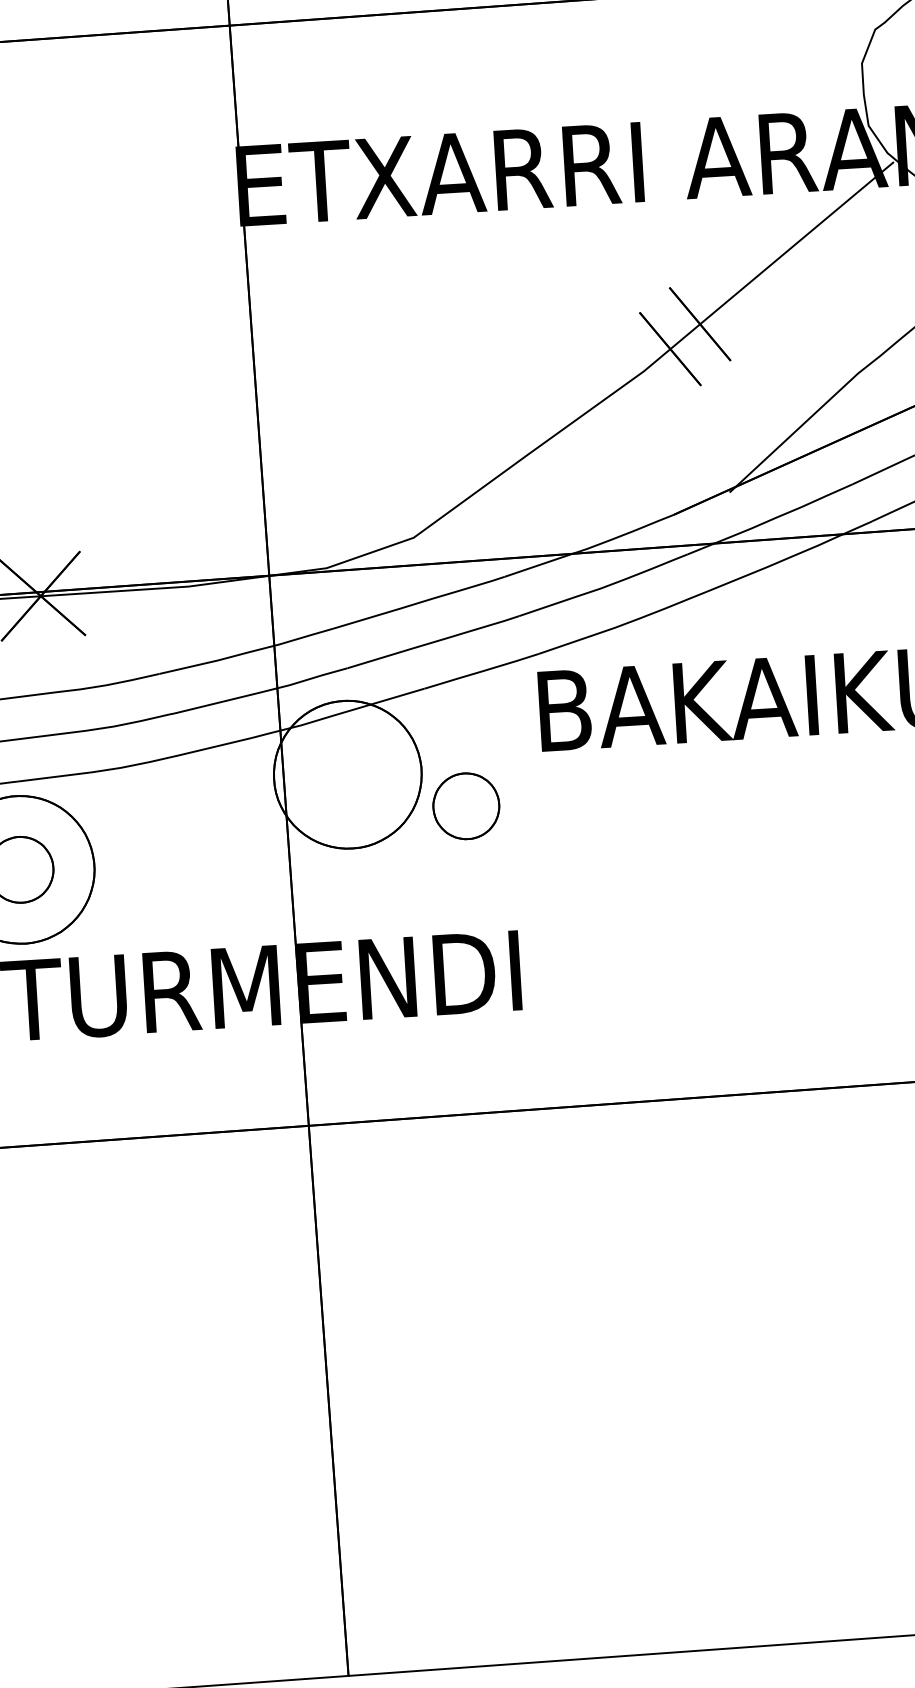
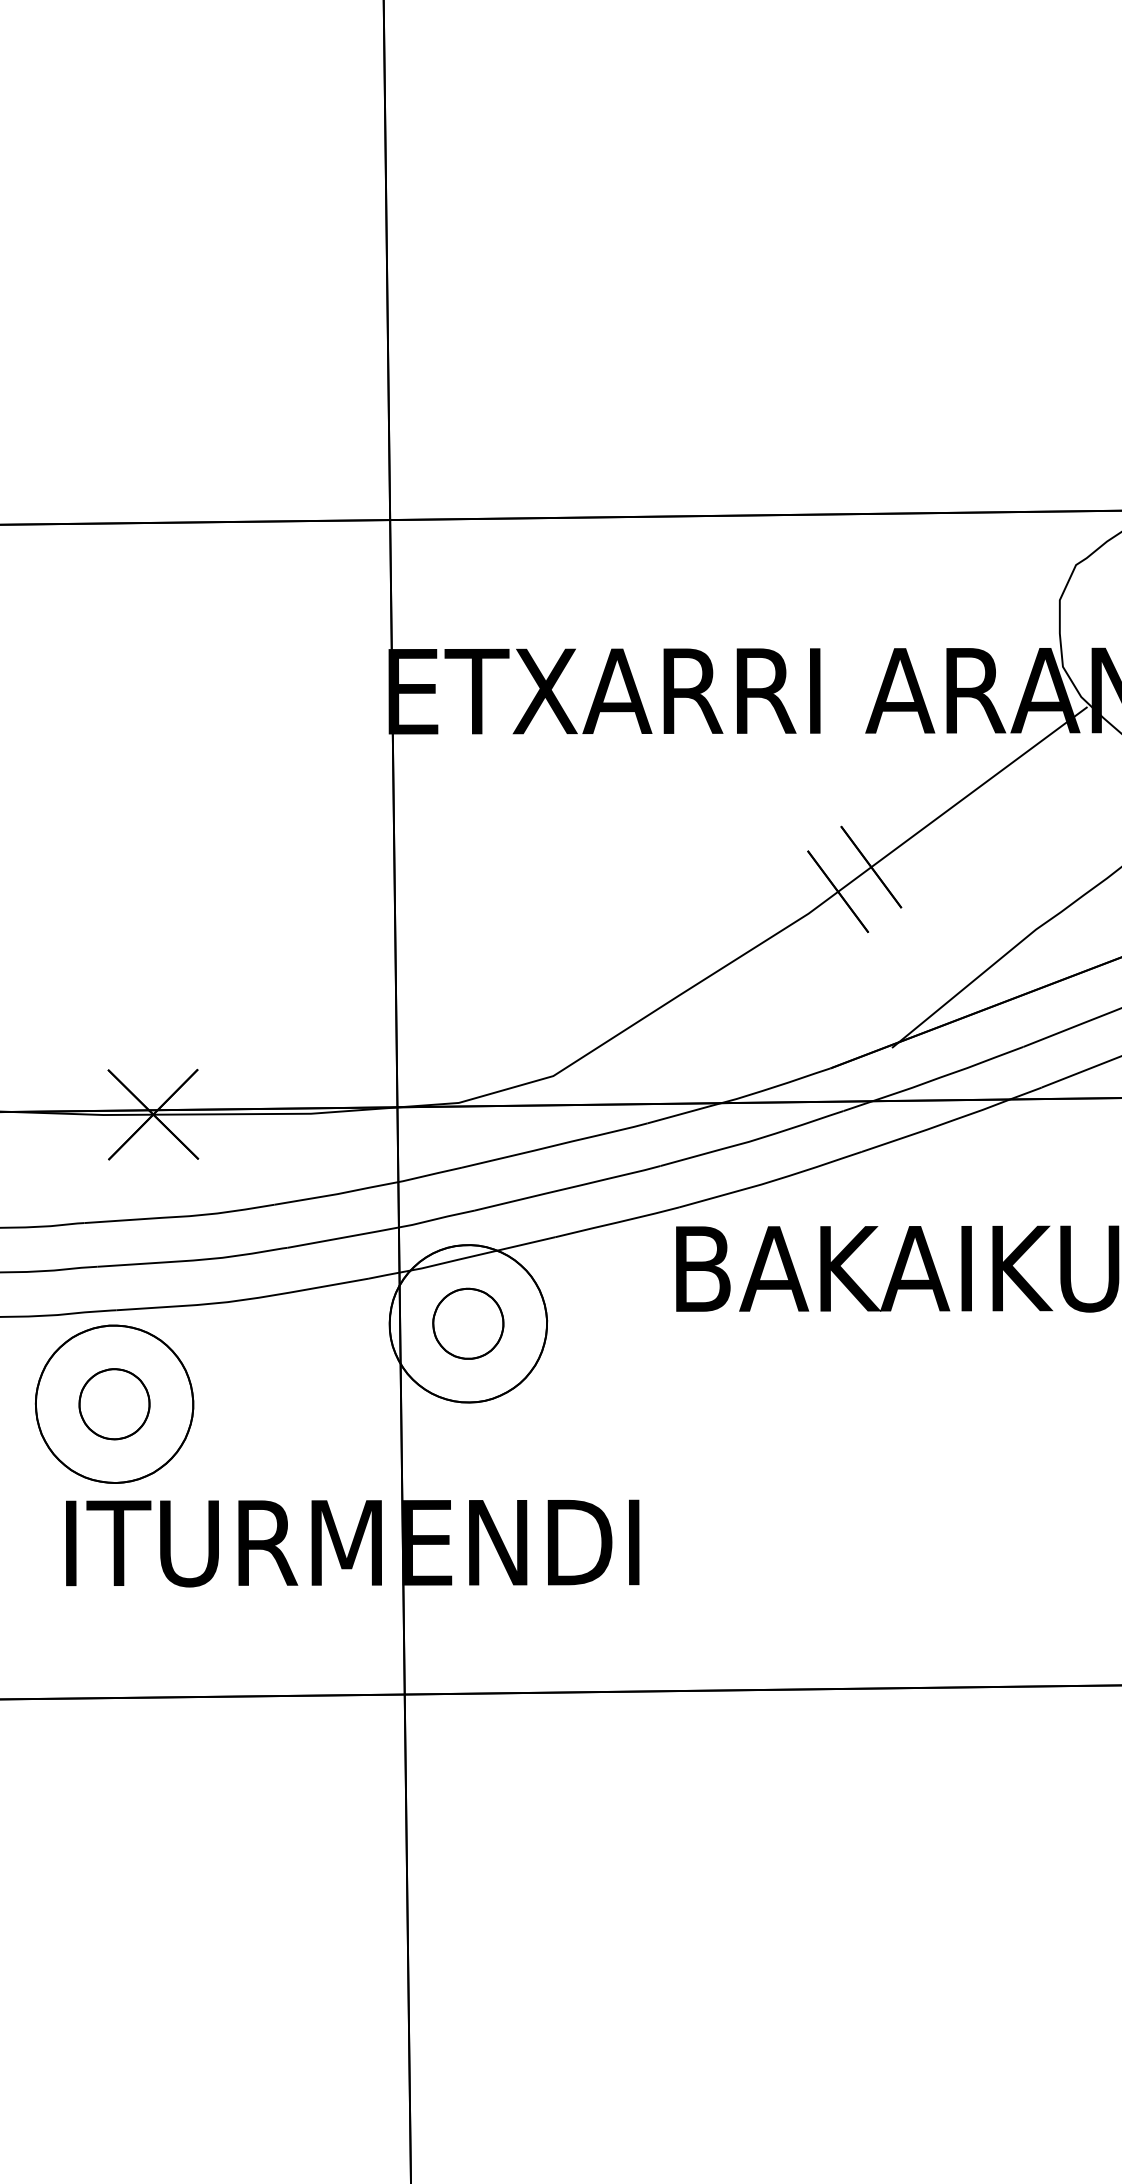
part: (466, 805) -> (468, 1323), moved

